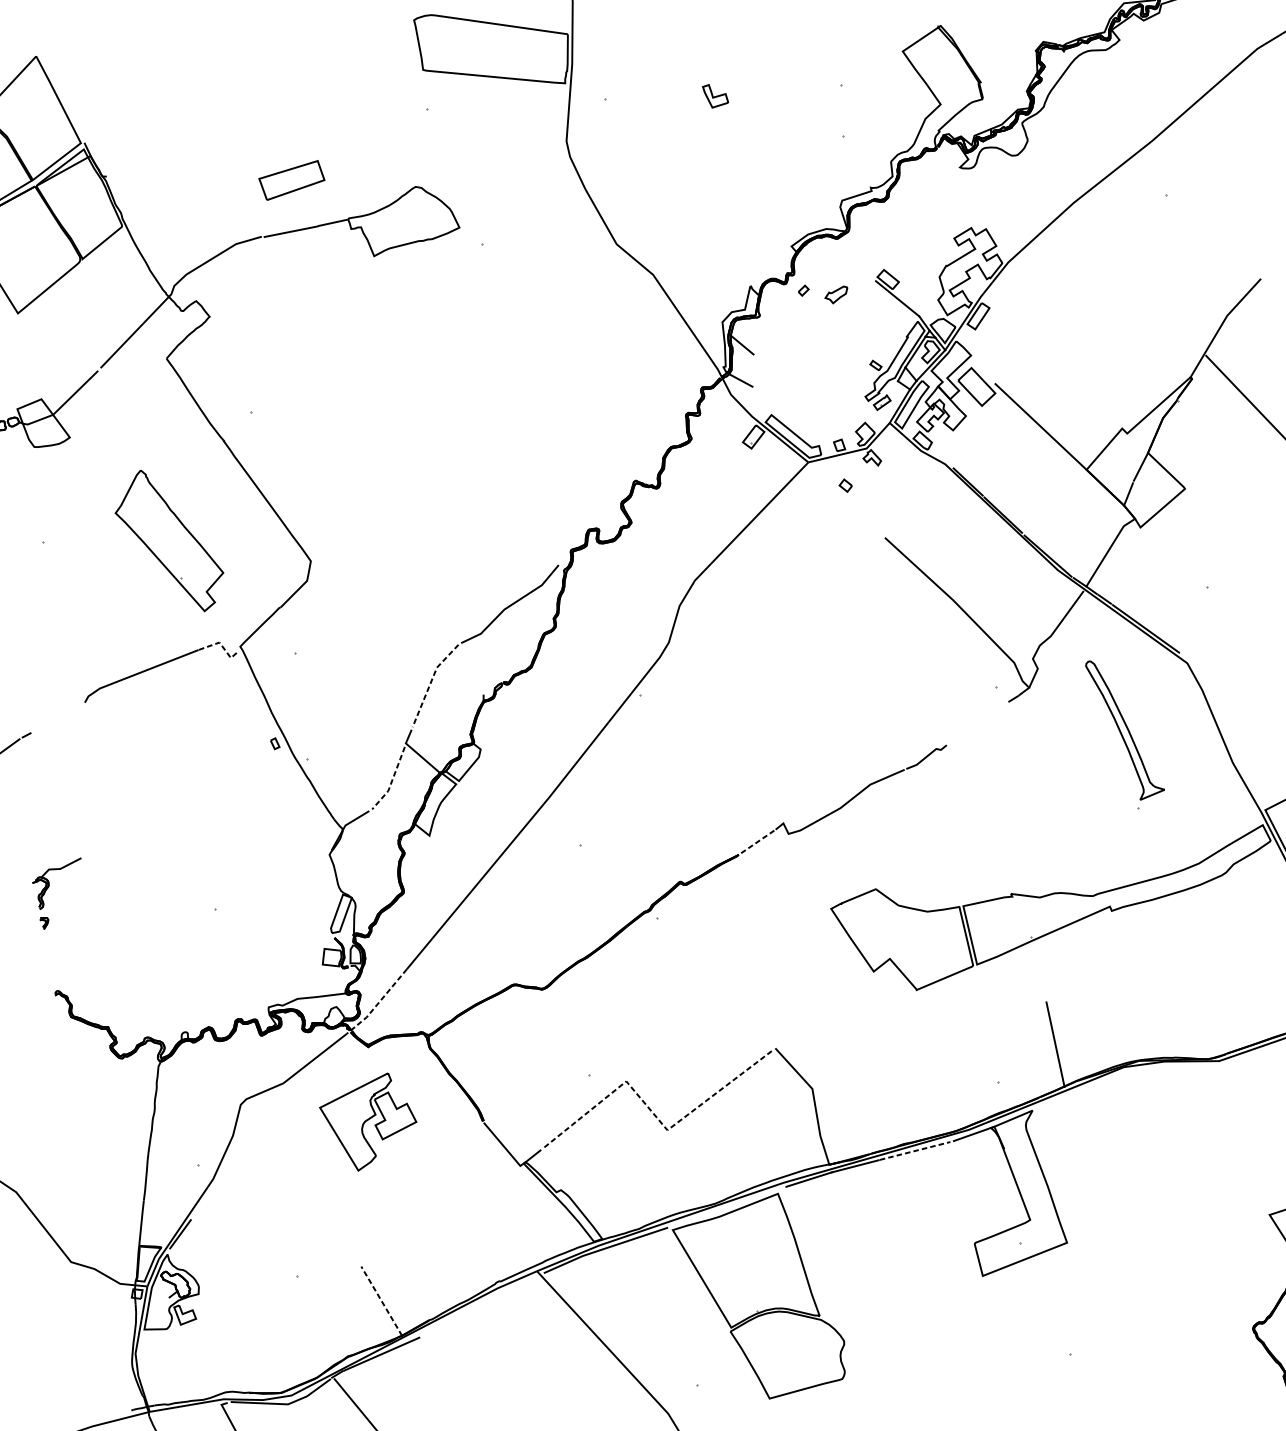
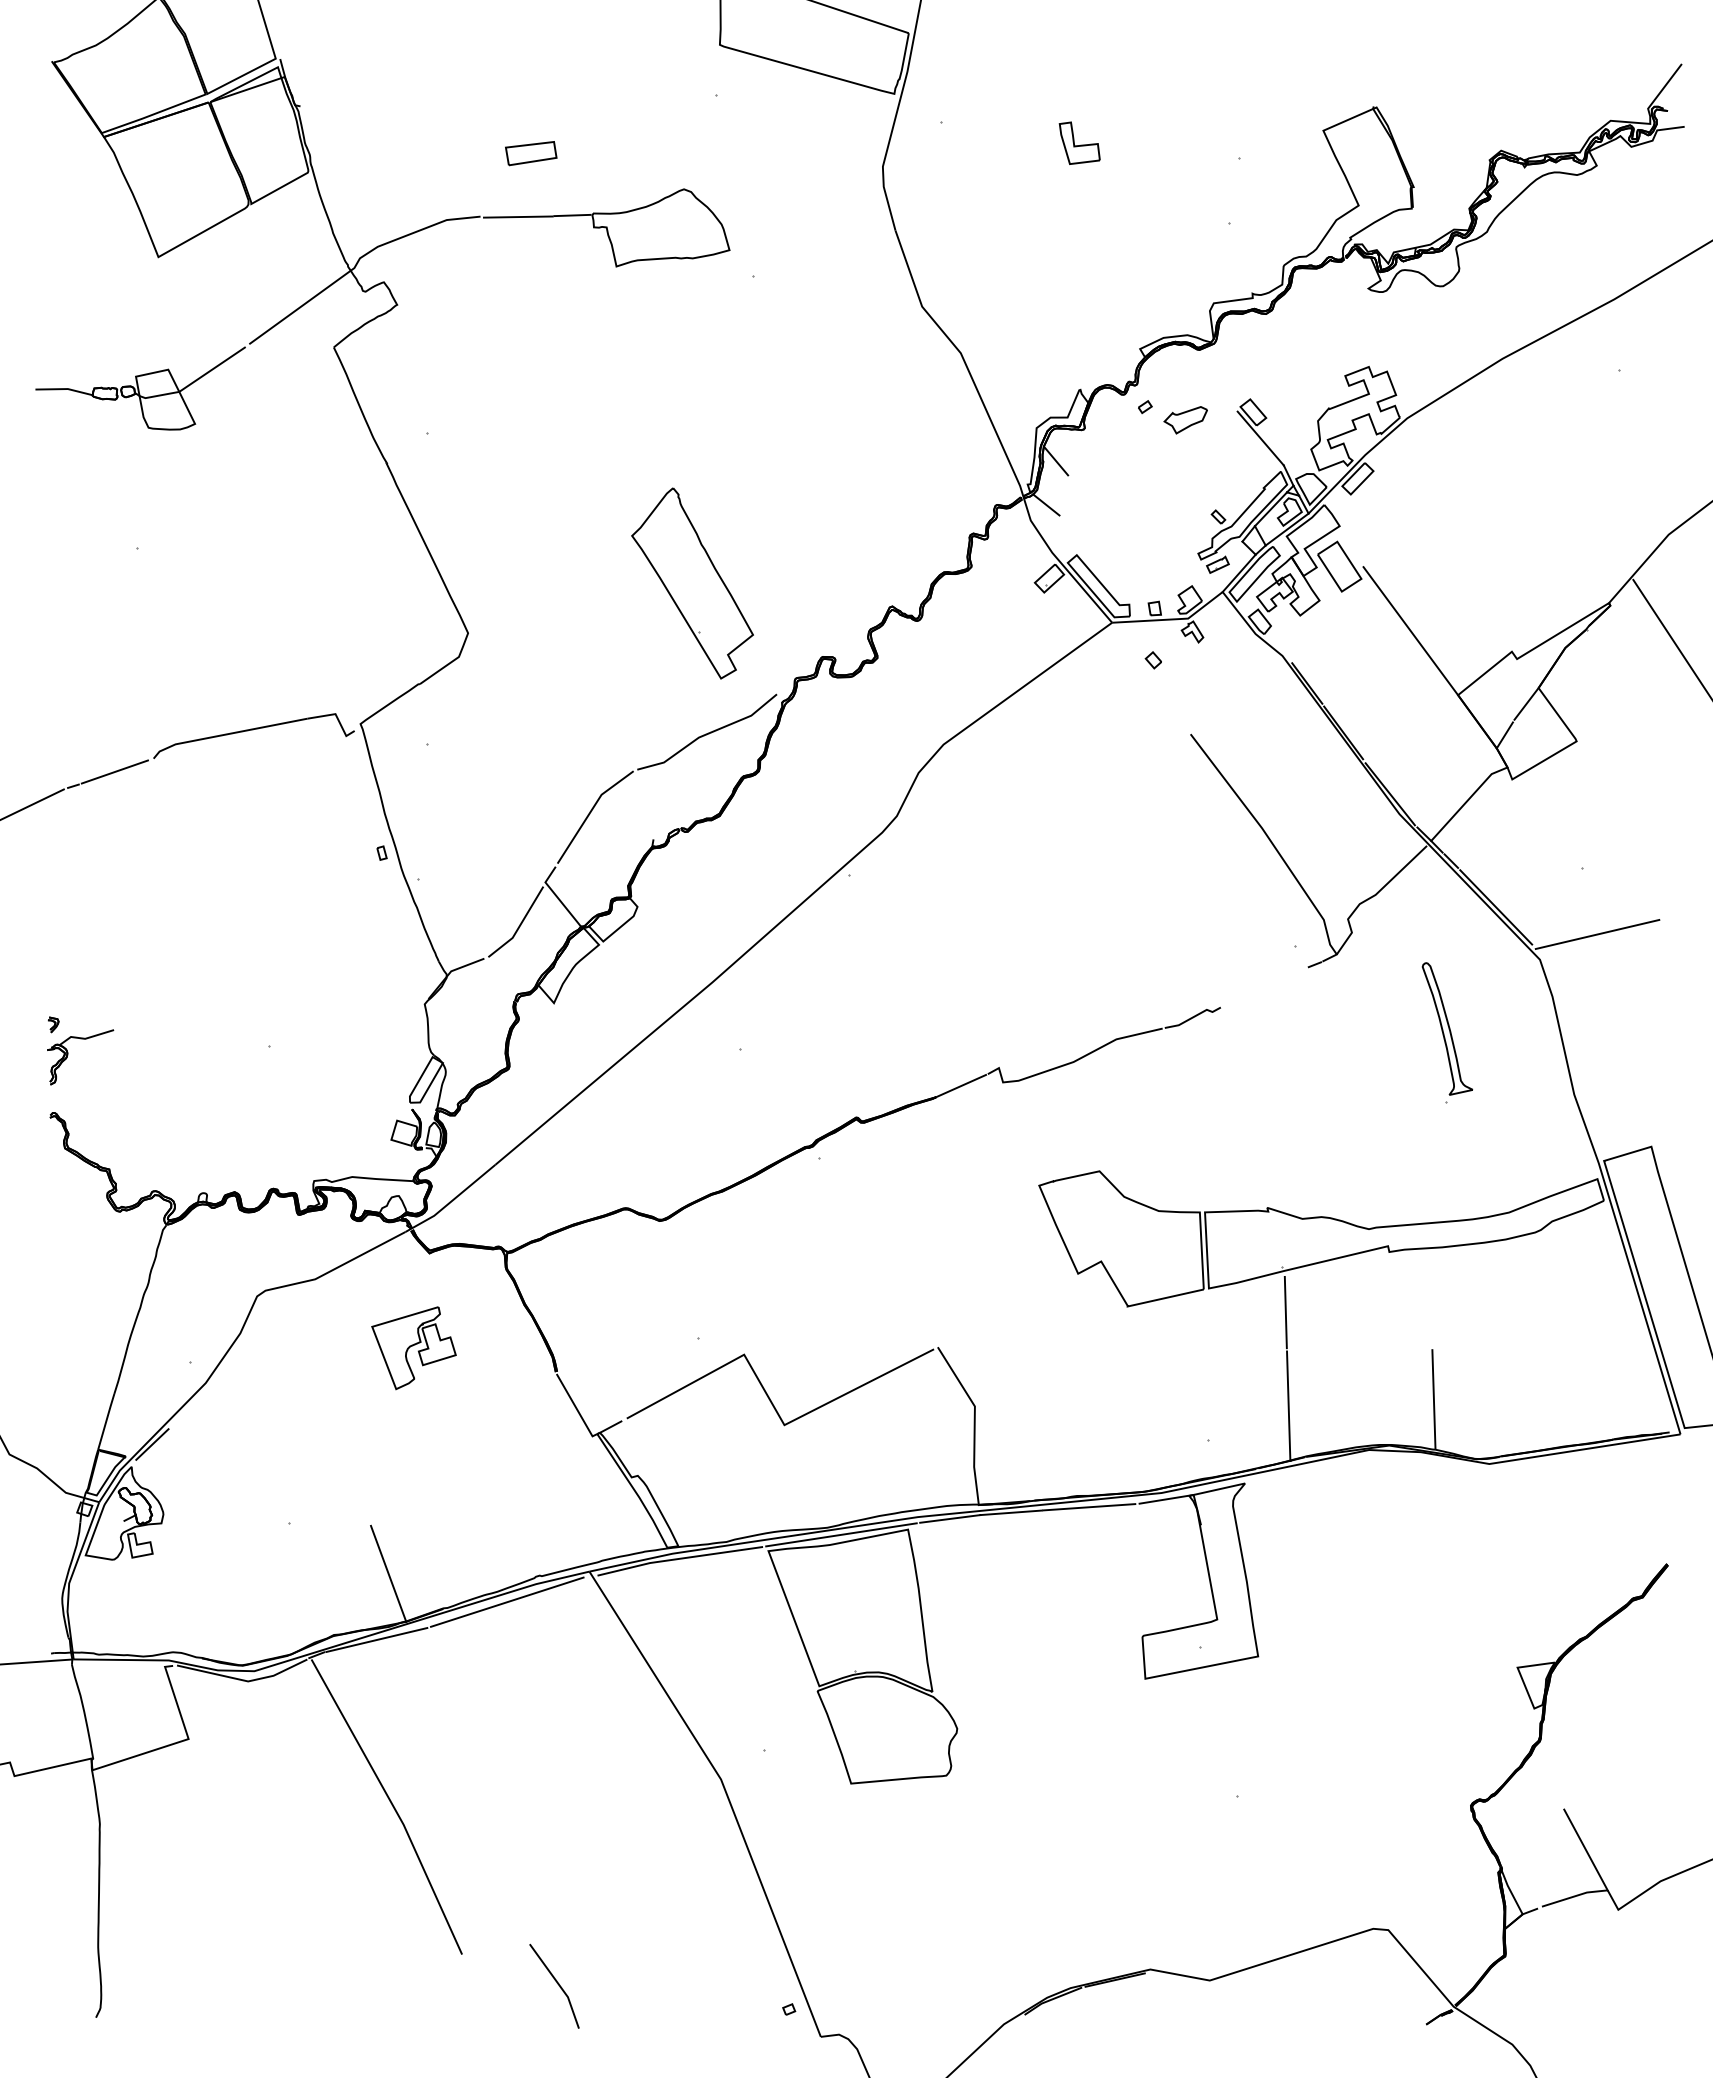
part: (715, 94) -> (1079, 142), size x1.43
part: (292, 180) -> (531, 153), size x0.62
part: (836, 295) -> (1185, 420), size x1.43
part: (169, 541) -> (692, 583), moved
line: (1228, 635) -> (1597, 934), added
line: (220, 644) -> (336, 716), dashed -> solid
line: (430, 682) -> (590, 812), dashed -> solid
line: (56, 718) -> (114, 771), added
part: (1125, 732) -> (1447, 1032), size x0.71
line: (391, 780) -> (519, 925), dashed -> solid
line: (756, 843) -> (960, 1086), dashed -> solid
part: (49, 884) -> (68, 1055), moved
line: (1039, 972) -> (1285, 1312), added
line: (378, 1003) -> (451, 1201), dashed -> solid
line: (1166, 1019) -> (1433, 1399), added
line: (655, 1115) -> (772, 1404), dashed -> solid
part: (369, 1123) -> (413, 1348), size x0.71
line: (915, 1151) -> (1089, 1507), dashed -> solid
line: (727, 1206) -> (841, 1534), added
line: (381, 1300) -> (388, 1573), dashed -> solid
line: (477, 1305) -> (507, 1601), added

